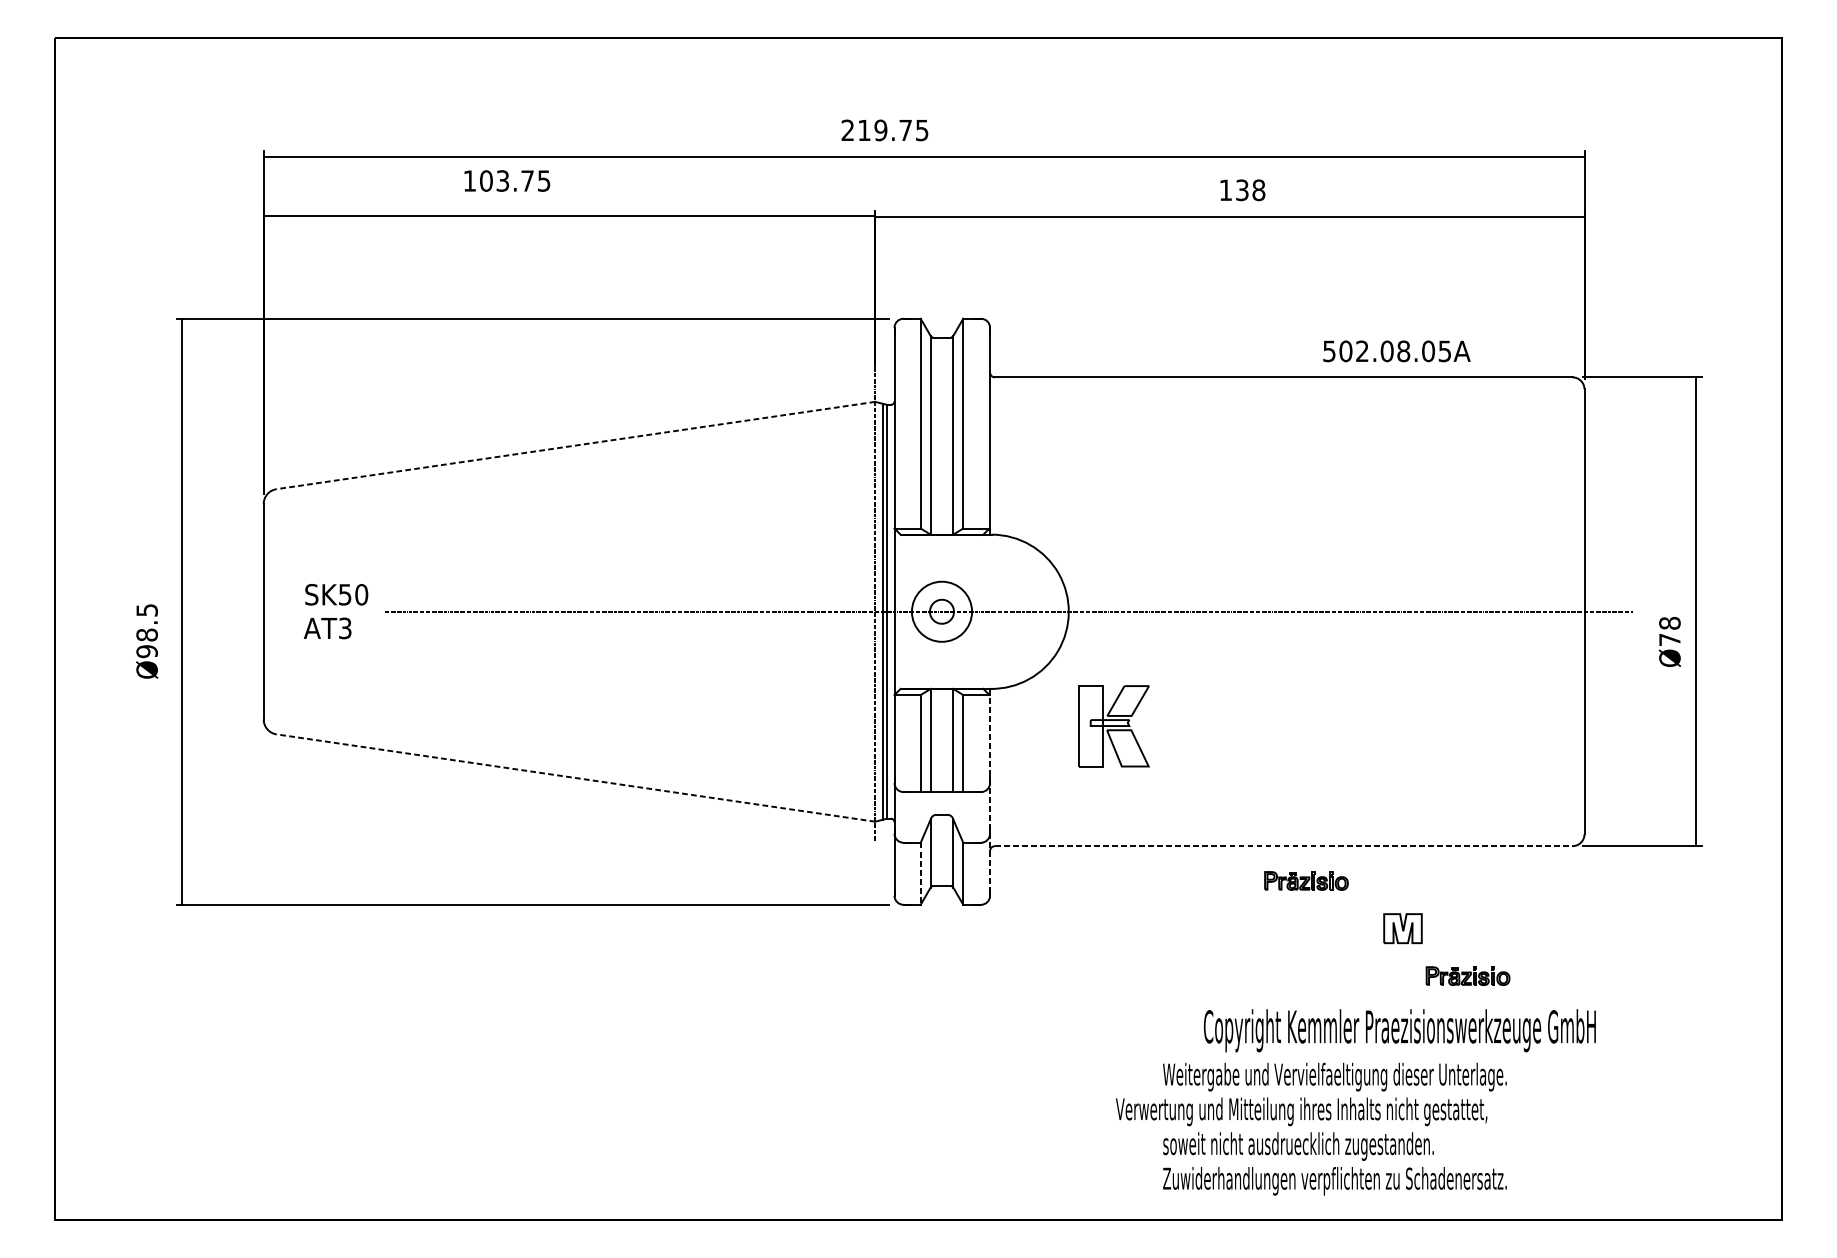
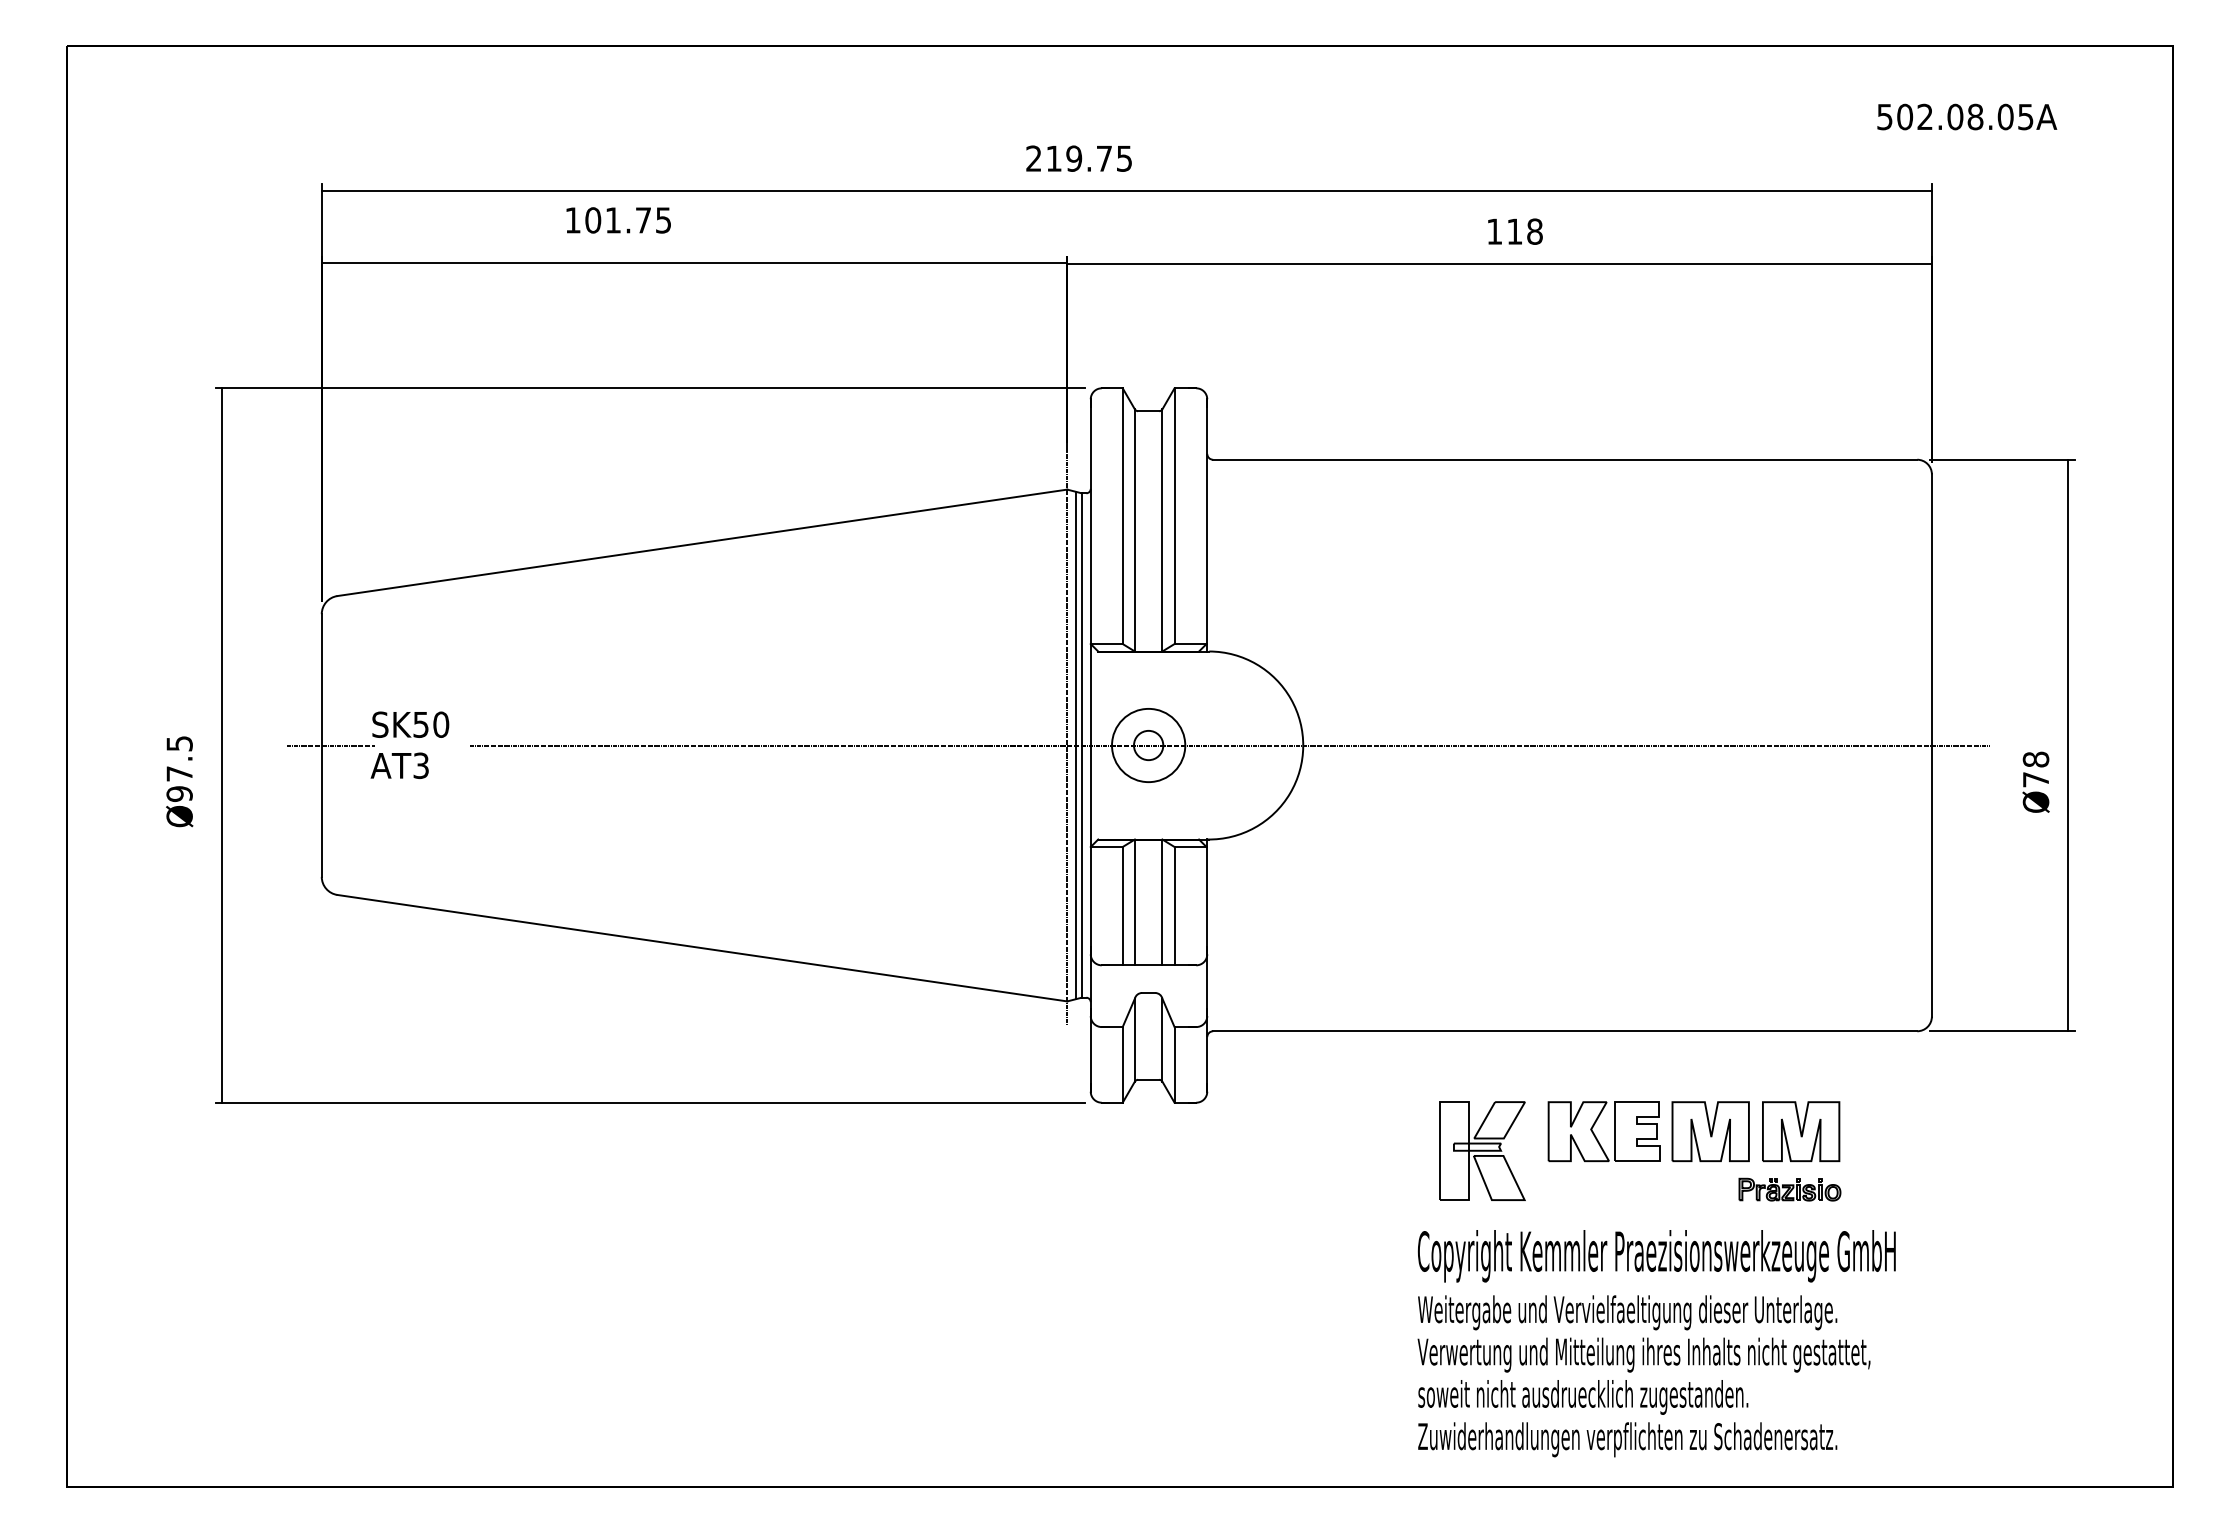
text: (502, 181) -> (612, 220), 103.75 -> 101.75
text: (1242, 190) -> (1514, 231), 138 -> 118
text: (1397, 350) -> (1967, 116), moved
line: (576, 445) -> (702, 542), dashed -> solid
line: (270, 611) -> (330, 745), added
text: (147, 634) -> (179, 773), Ø98.5 -> Ø97.5
part: (1114, 725) -> (1482, 1150), moved
line: (576, 778) -> (702, 948), dashed -> solid
line: (990, 793) -> (1207, 966), dashed -> solid
line: (1283, 846) -> (1565, 1031), dashed -> solid
line: (920, 873) -> (1122, 1064), dashed -> solid
part: (1306, 880) -> (1592, 1073), removed
part: (1402, 928) -> (1710, 1131), size x1.67
part: (1477, 928) -> (1801, 1131), added
part: (1308, 930) -> (1595, 1134), added
text: (1399, 1030) -> (1656, 1256), moved
text: (1301, 1111) -> (1643, 1354), moved

